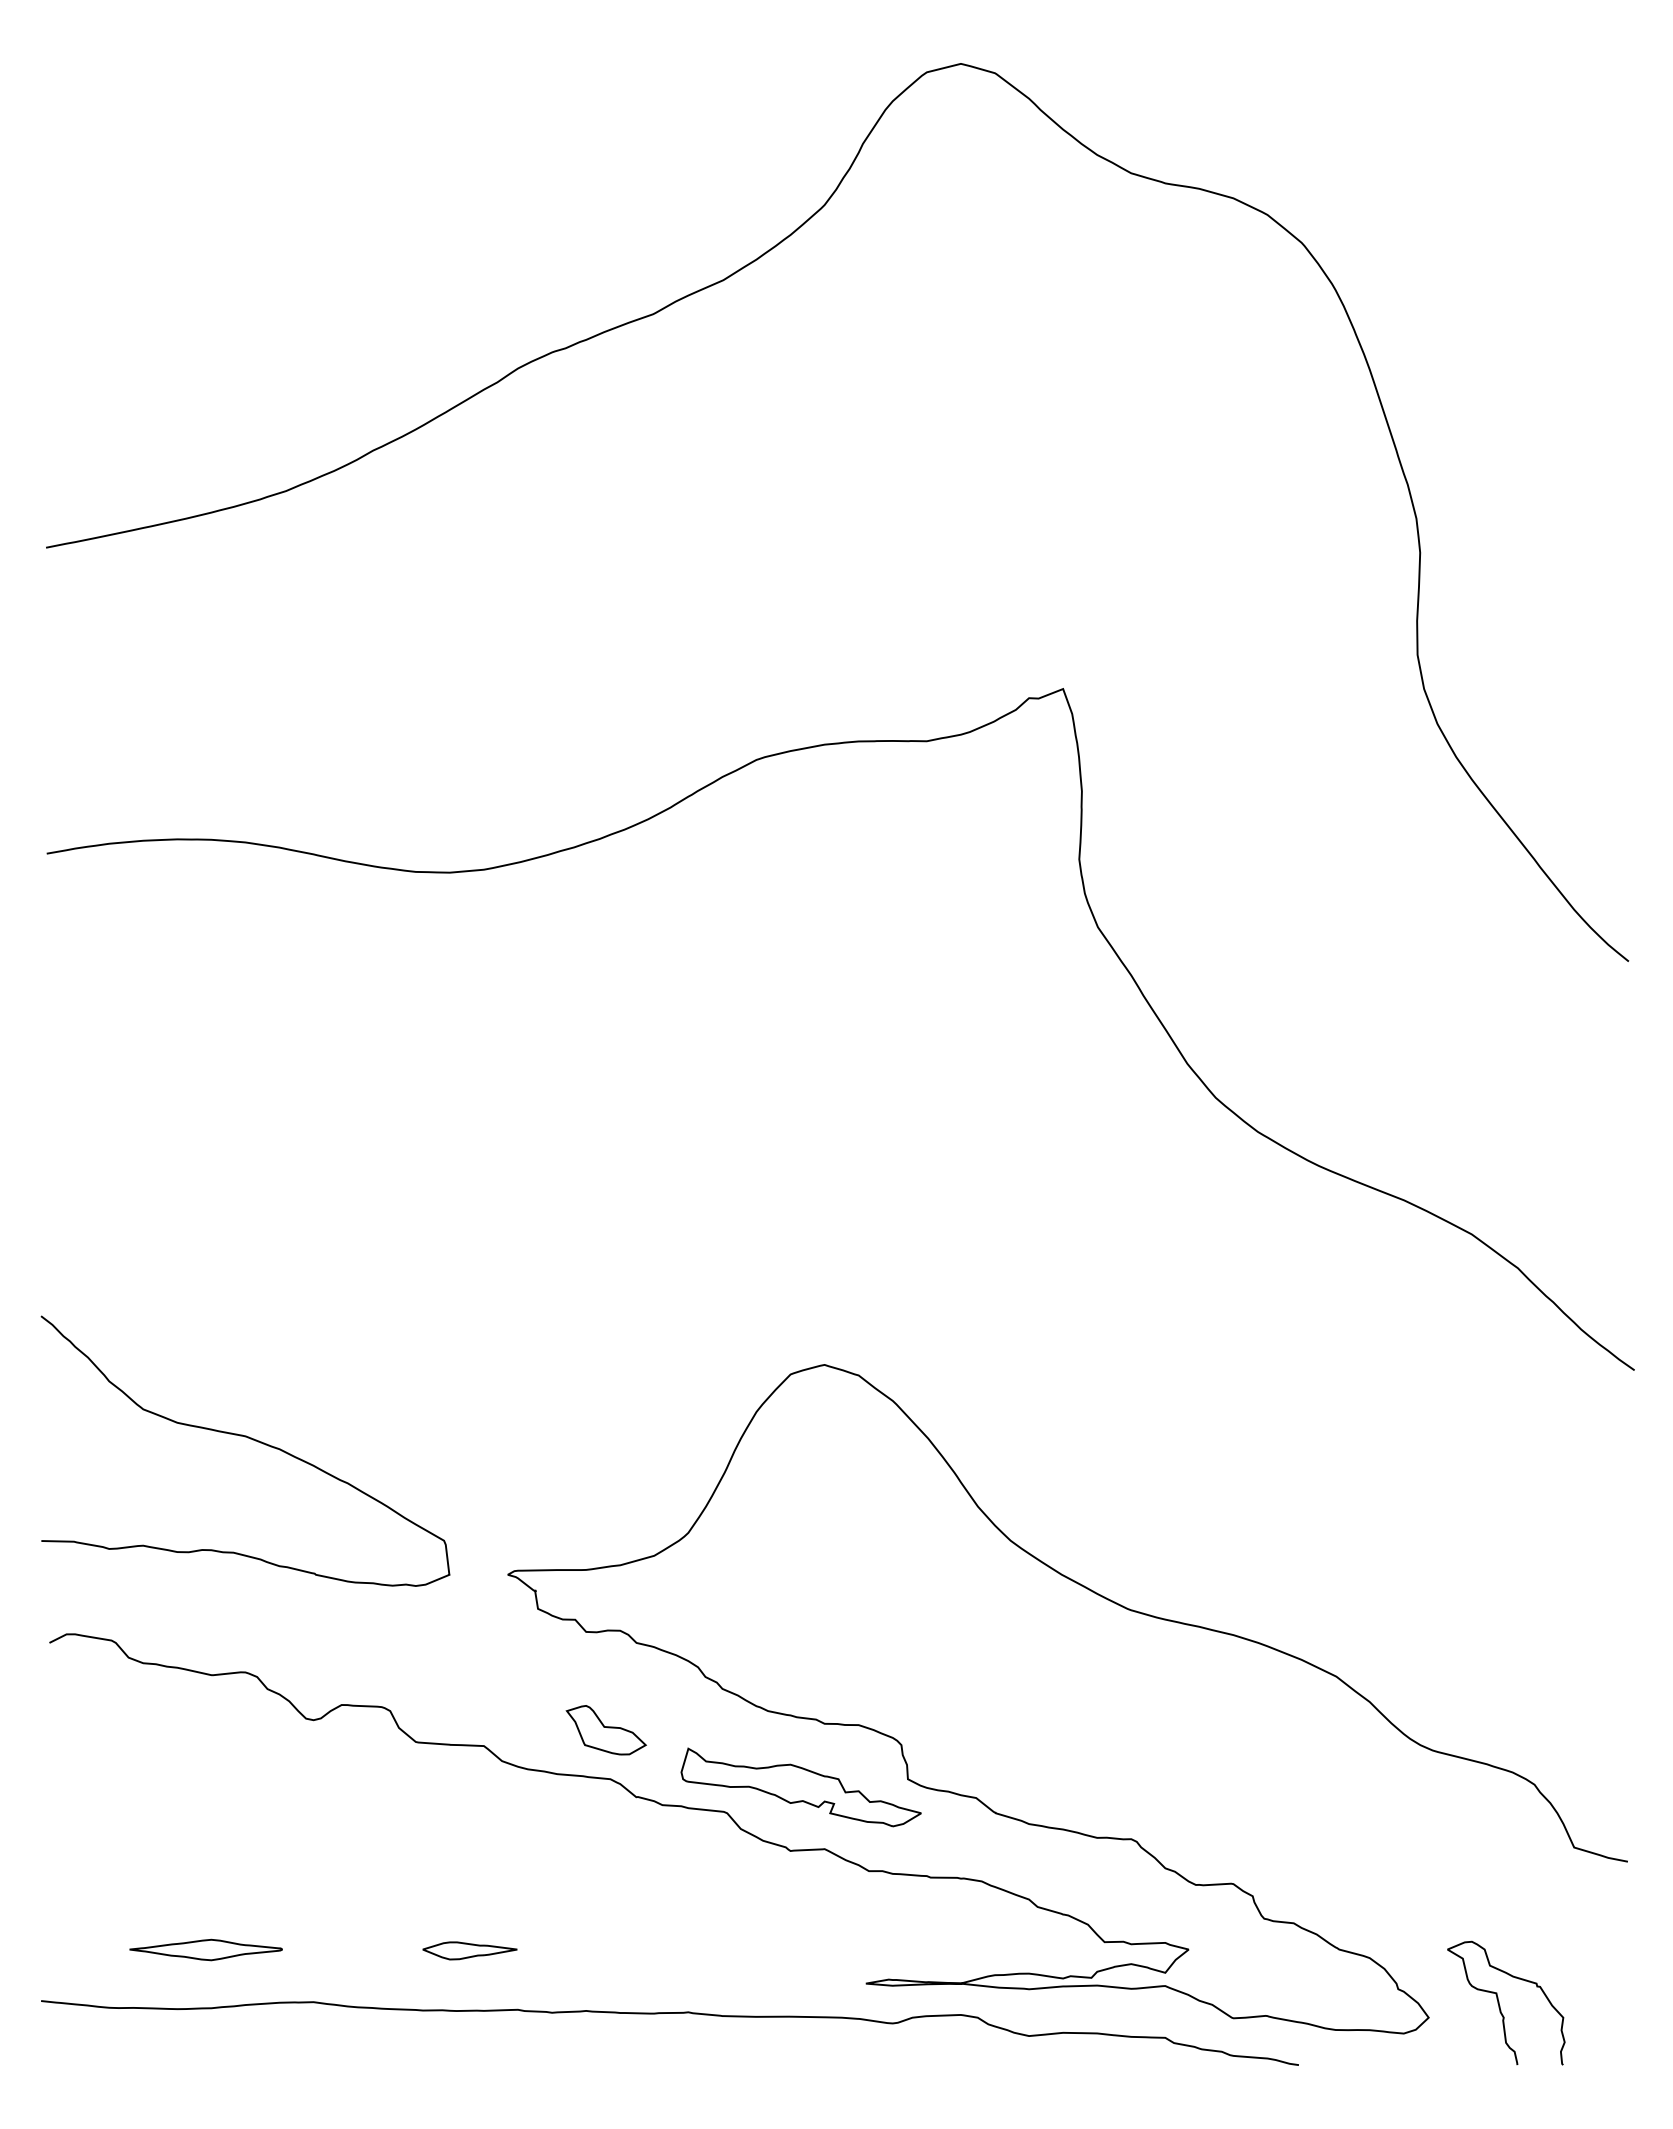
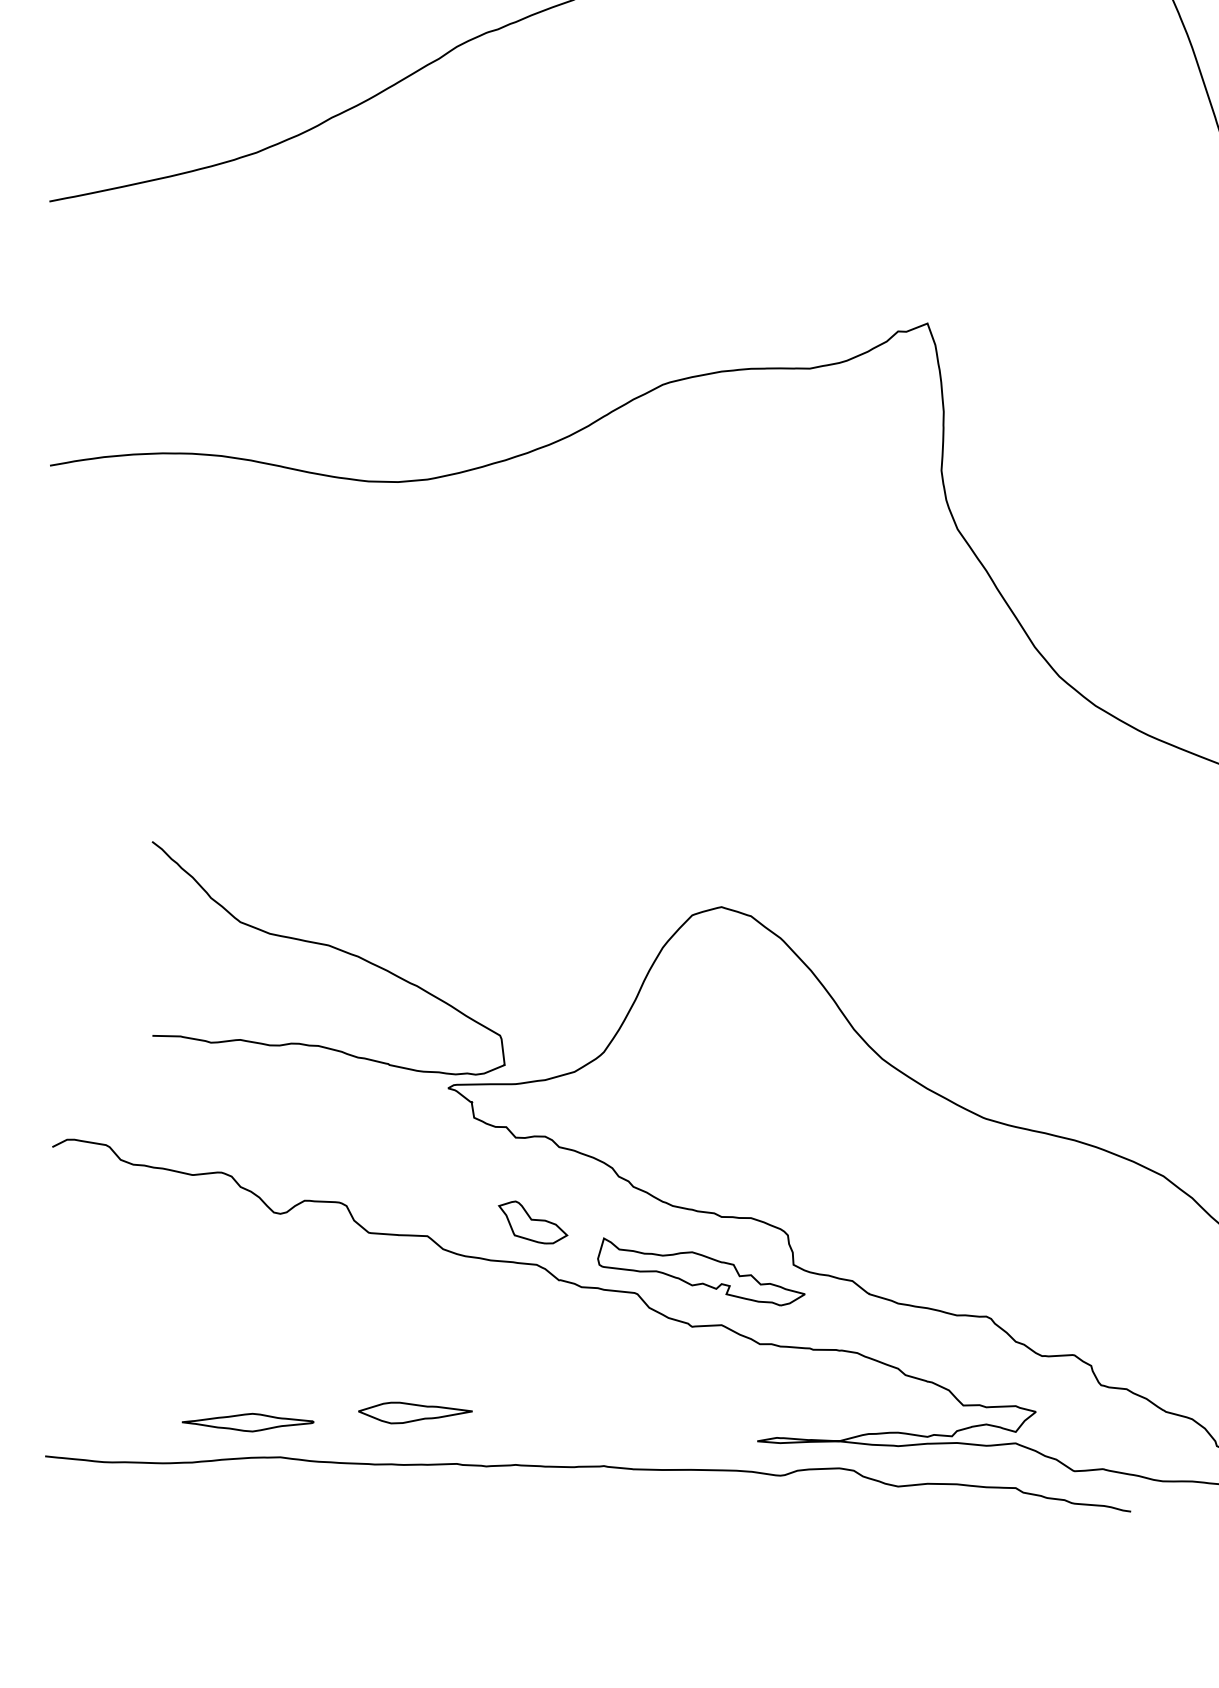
curve: (250, 1439) -> (332, 948), moved
part: (205, 1949) -> (247, 1422), moved
part: (469, 1950) -> (415, 1412), size x1.4

